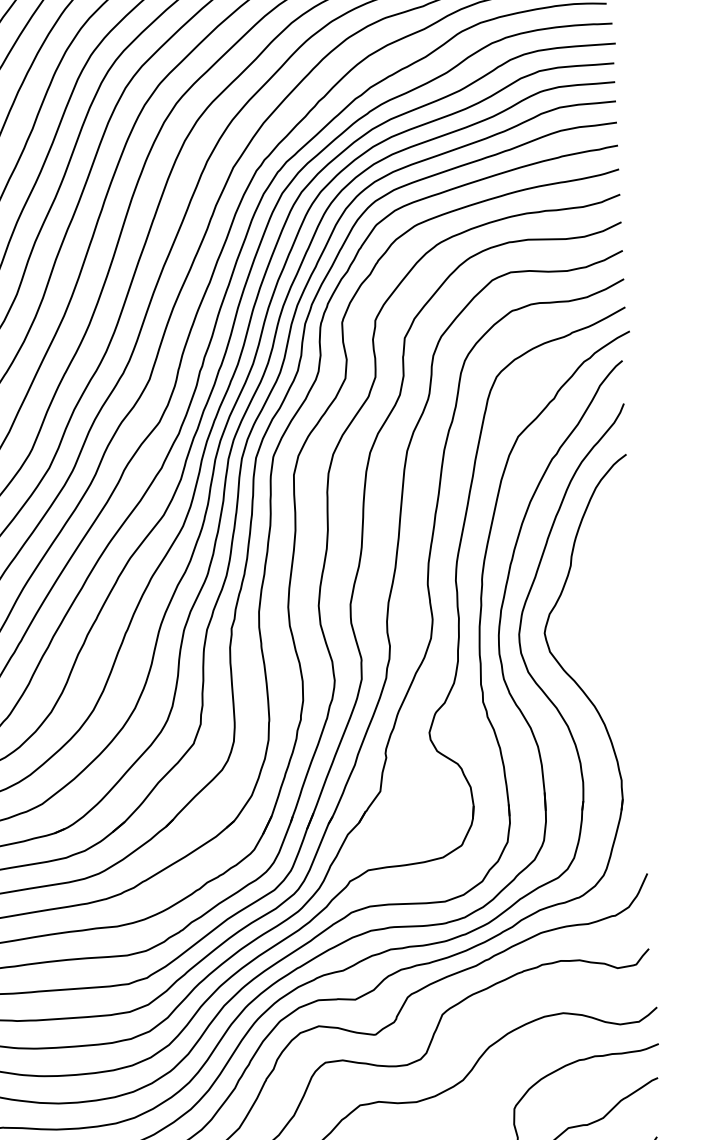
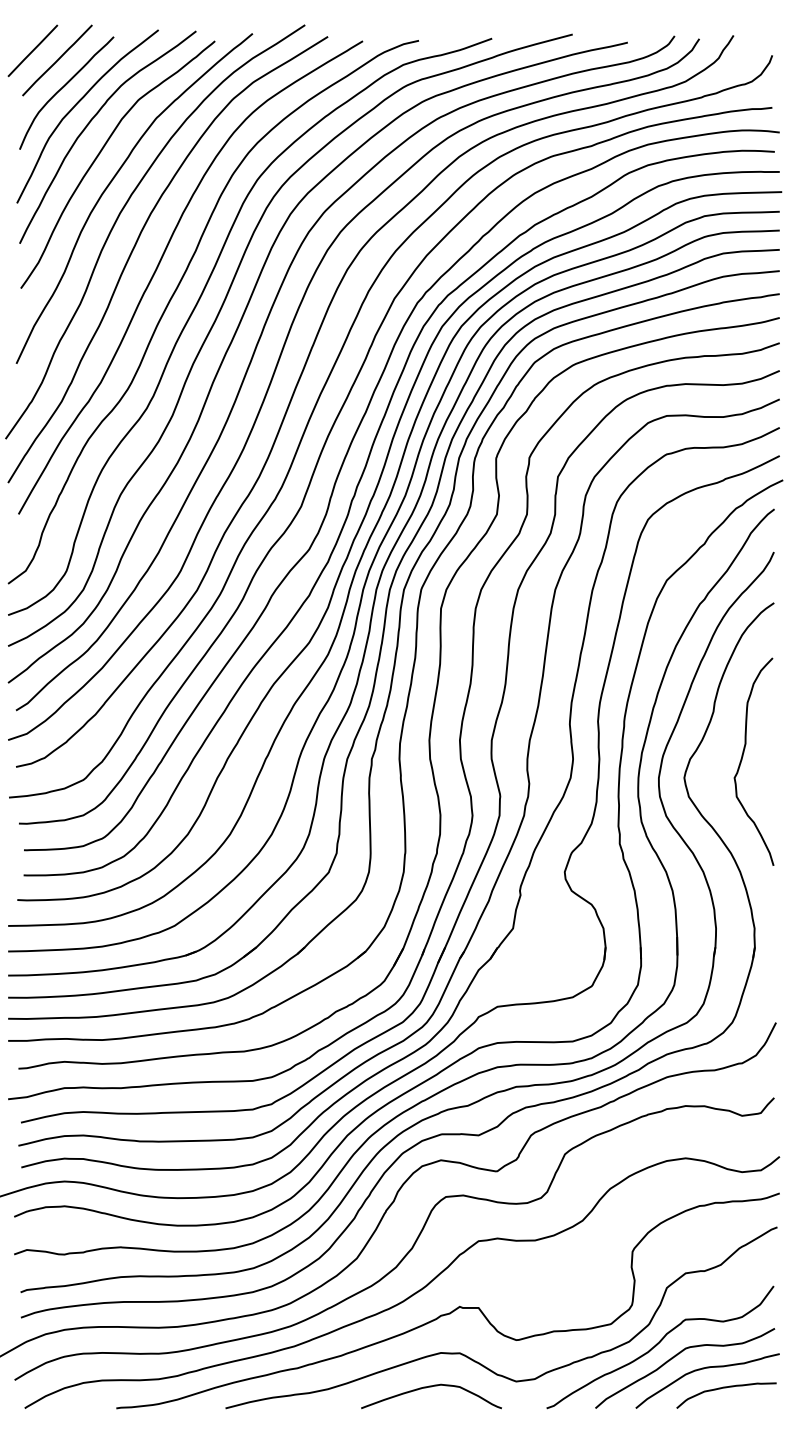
curve: (601, 613) -> (742, 760), added

